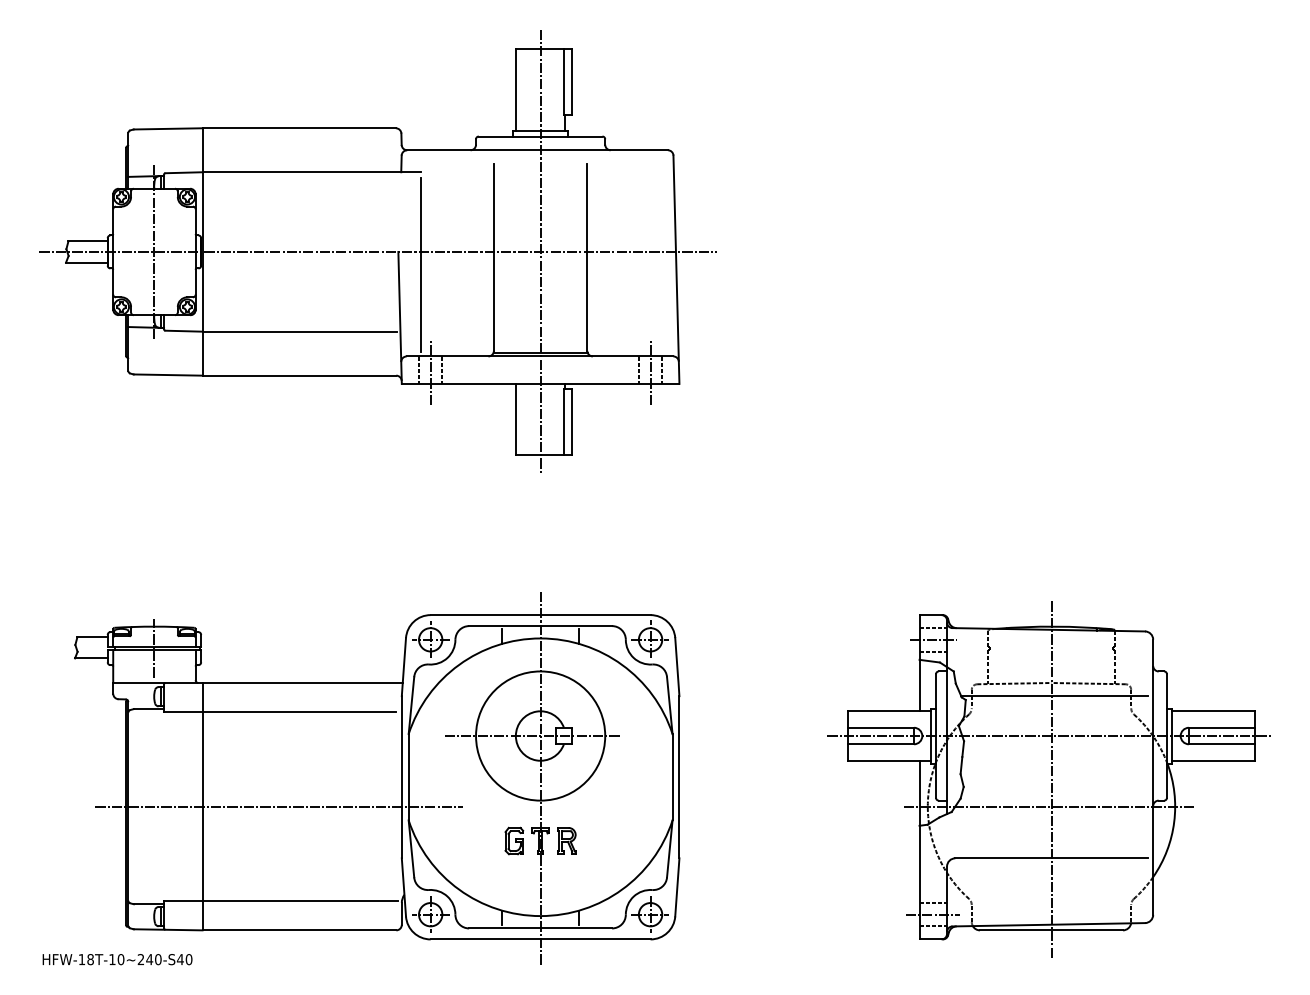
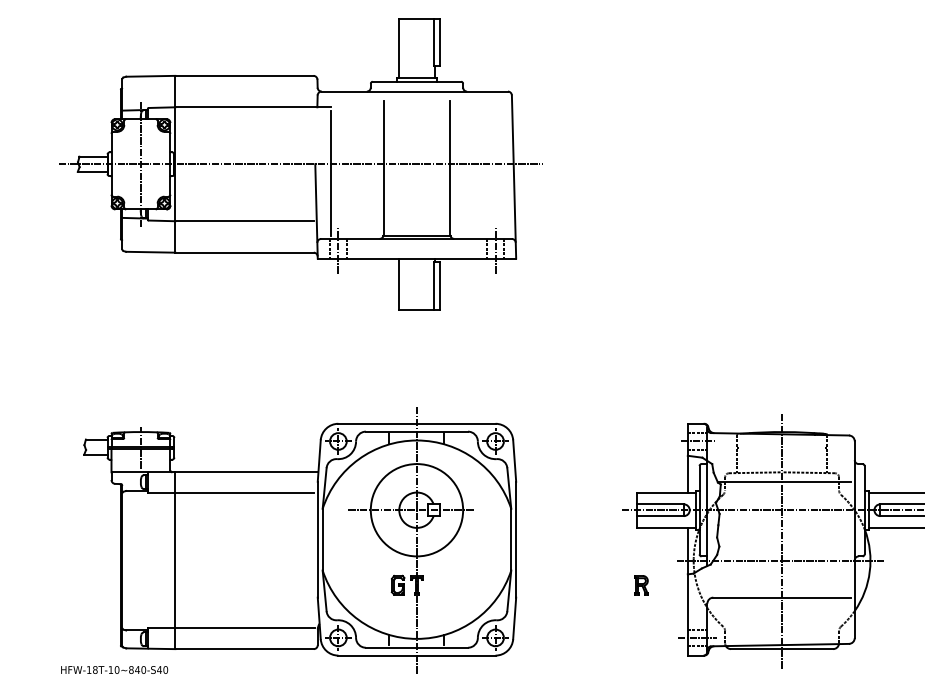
line: (540, 250) -> (416, 163), removed
line: (279, 806) -> (230, 560), removed
part: (566, 840) -> (641, 584), moved
text: (140, 959) -> (131, 669), HFW-18T-10~240-S40 -> HFW-18T-10~840-S40

